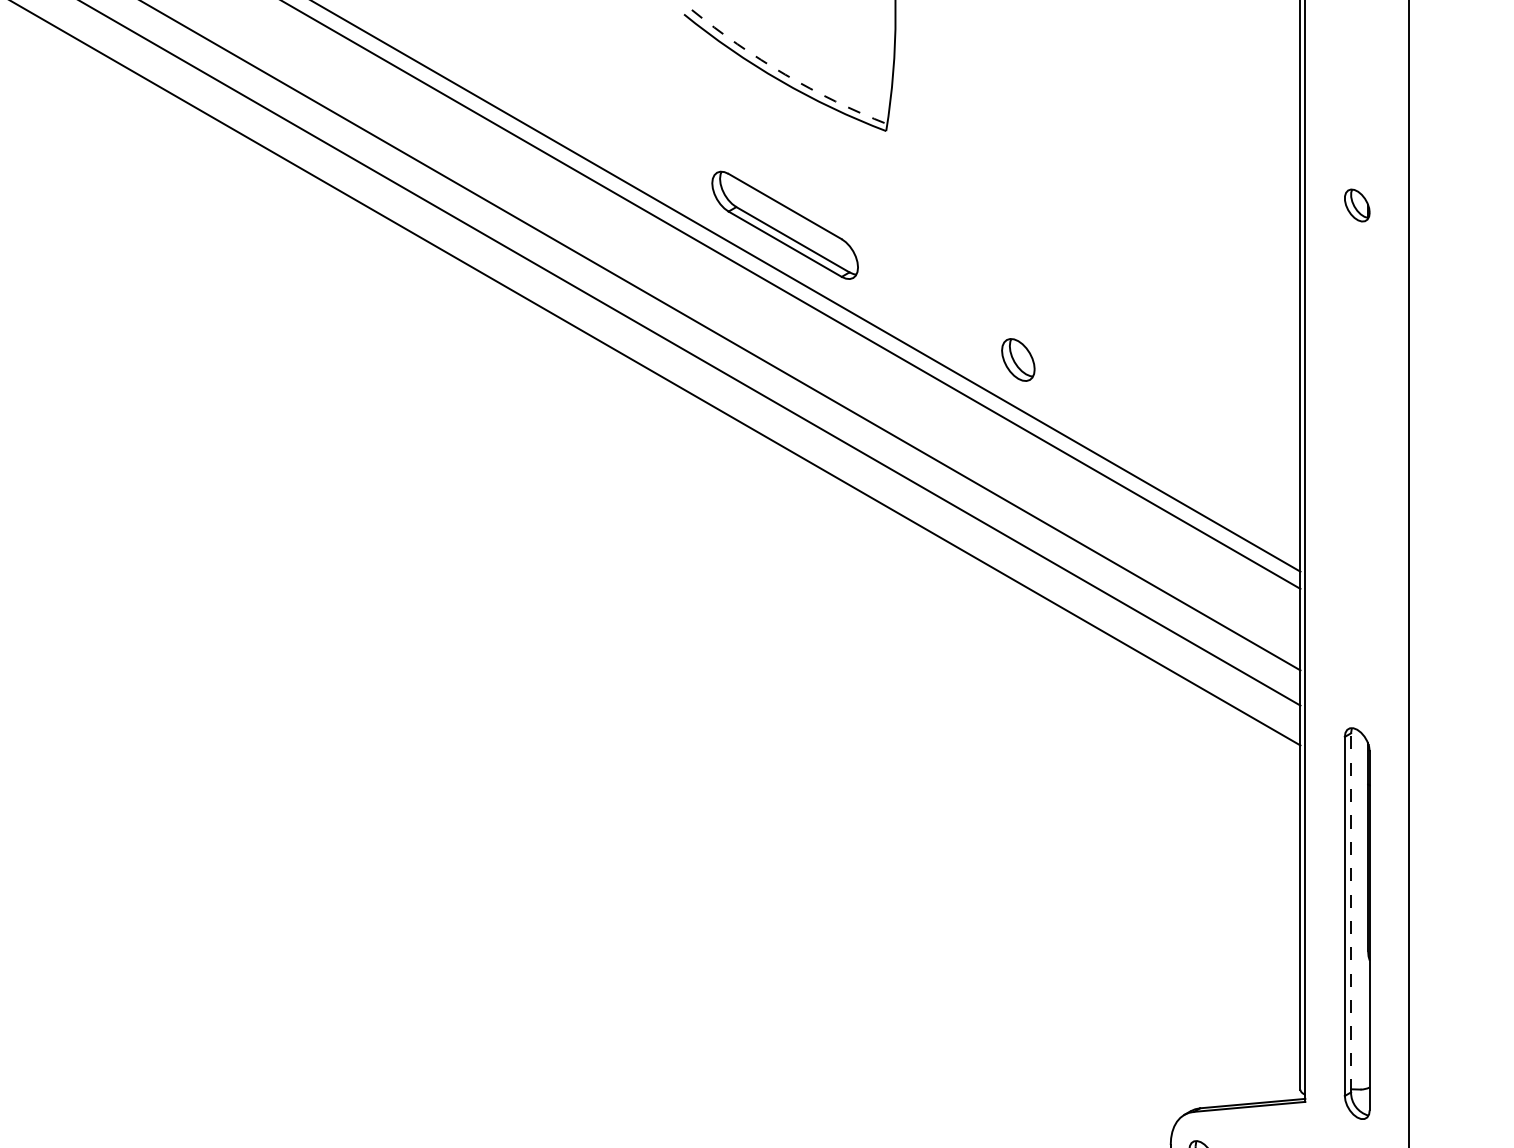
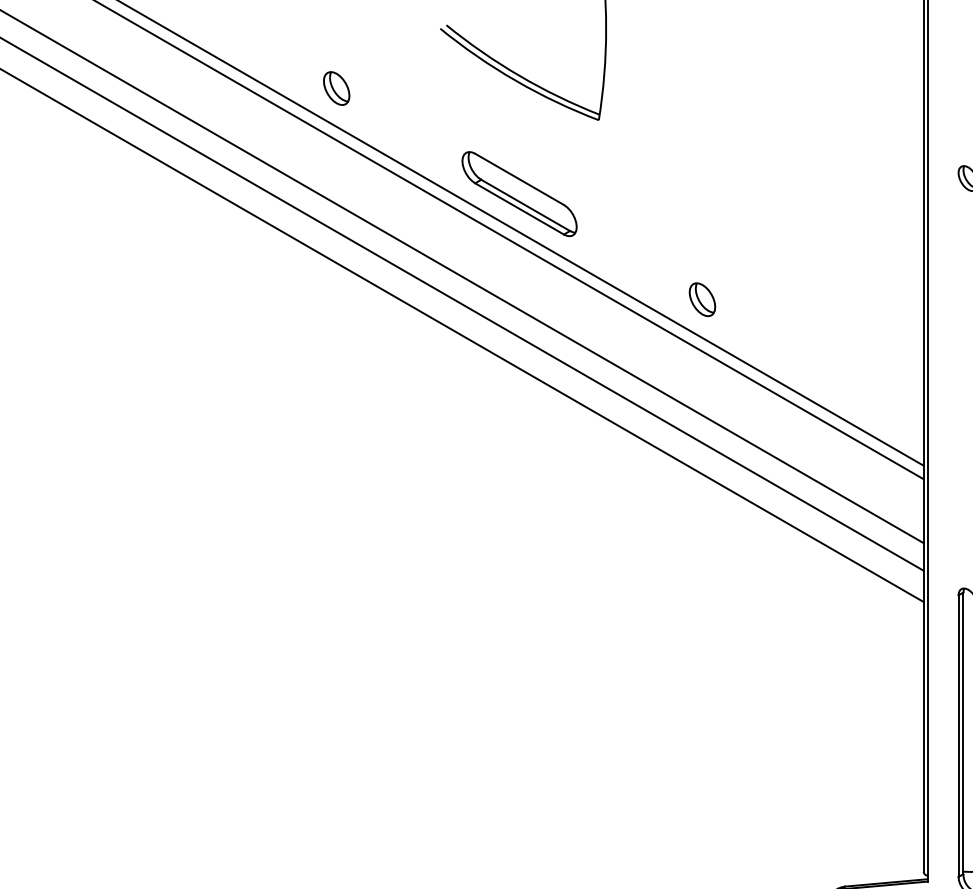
arc: (785, 74) -> (519, 75), dashed -> solid
part: (551, 90) -> (336, 88), added
line: (1351, 912) -> (963, 733), dashed -> solid

